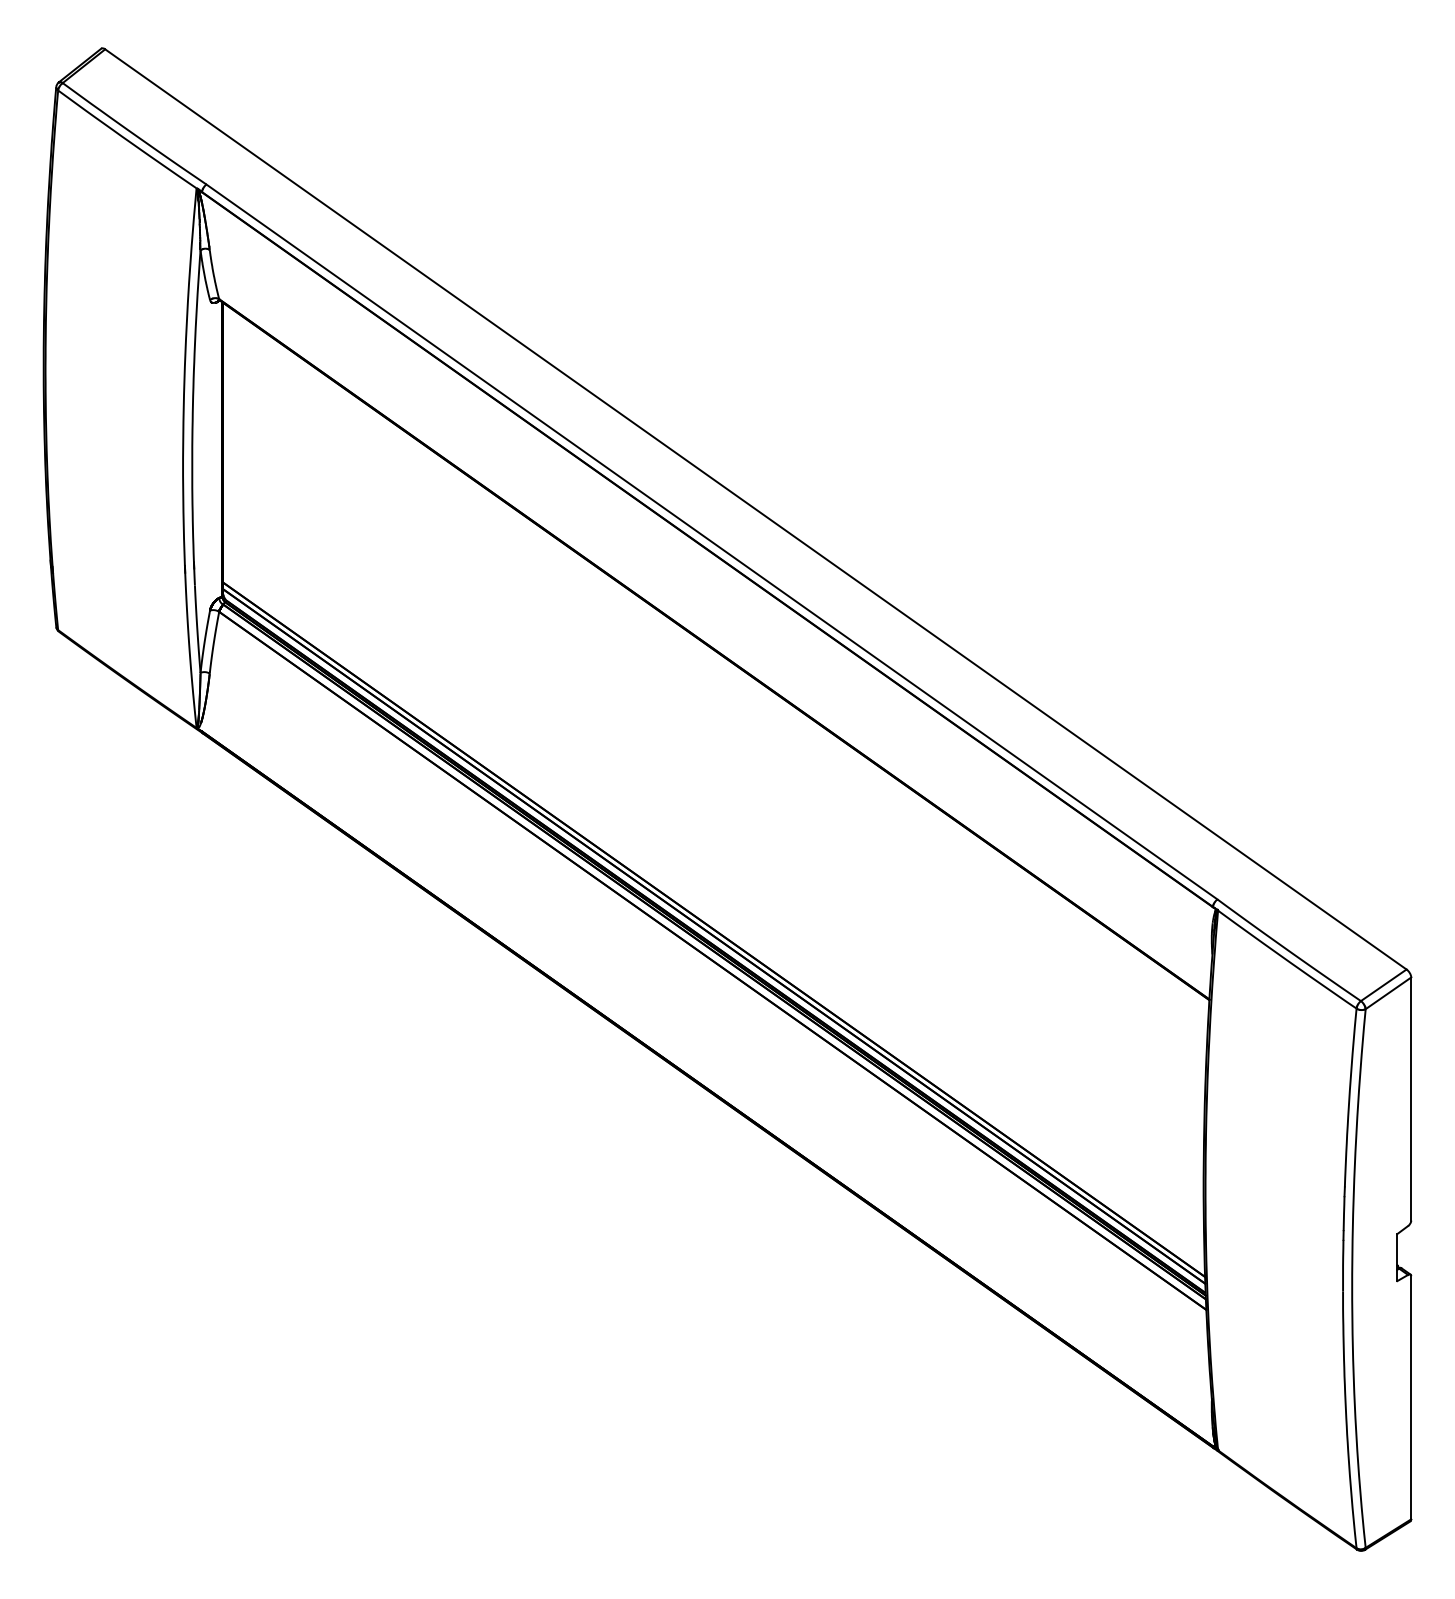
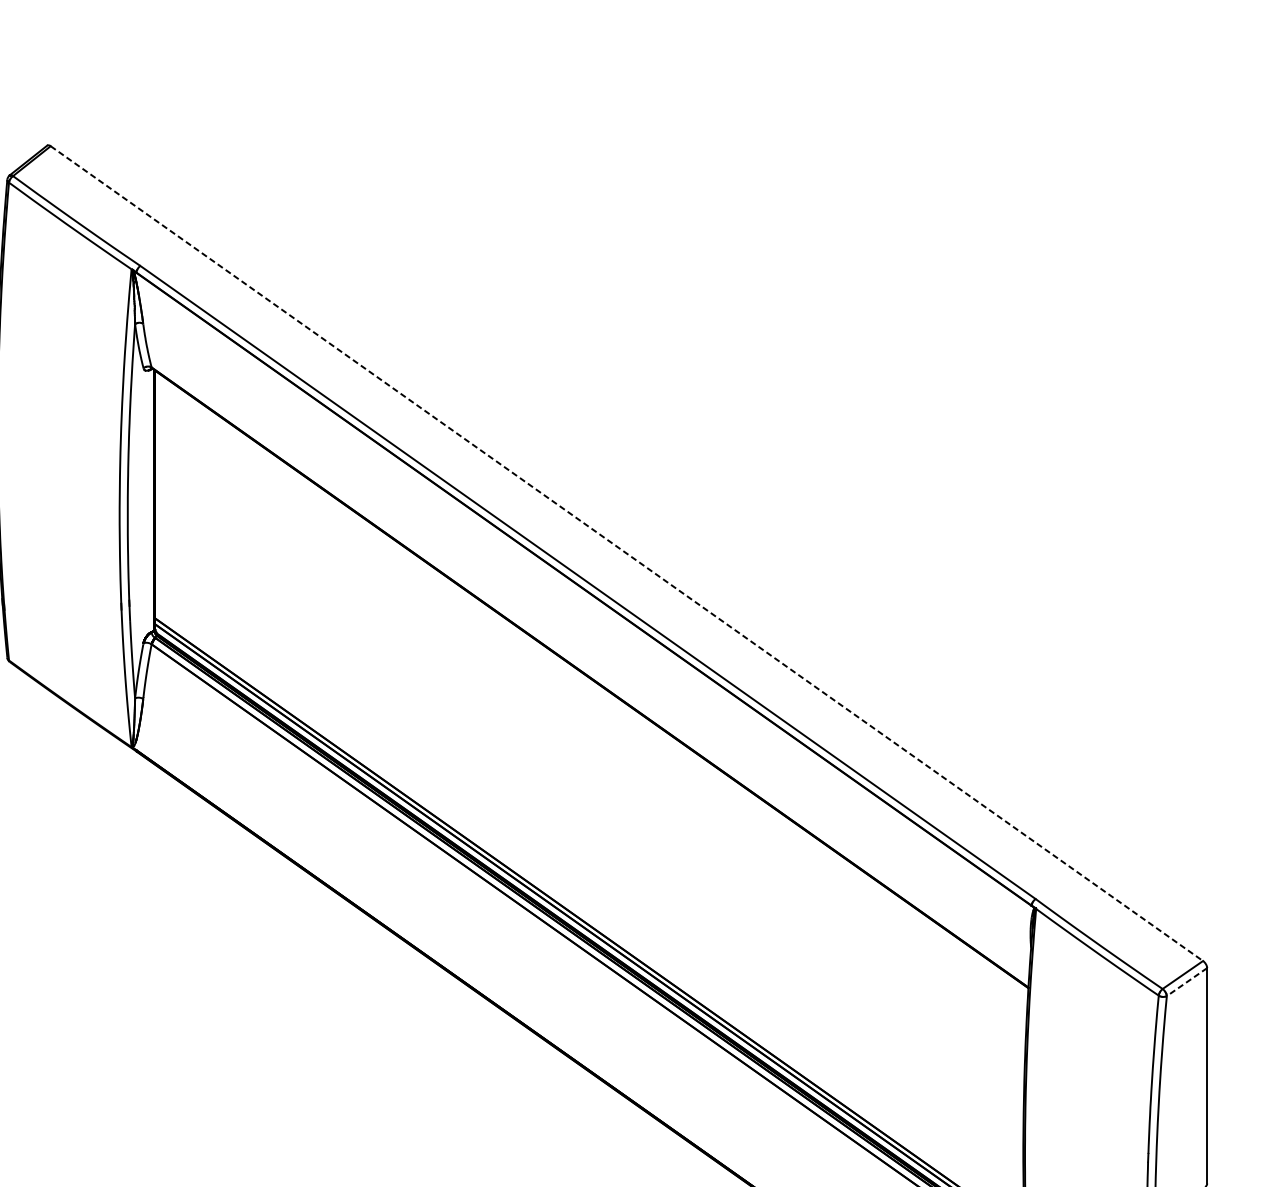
line: (755, 509) -> (626, 553), solid -> dashed
line: (1388, 993) -> (1187, 982), solid -> dashed

